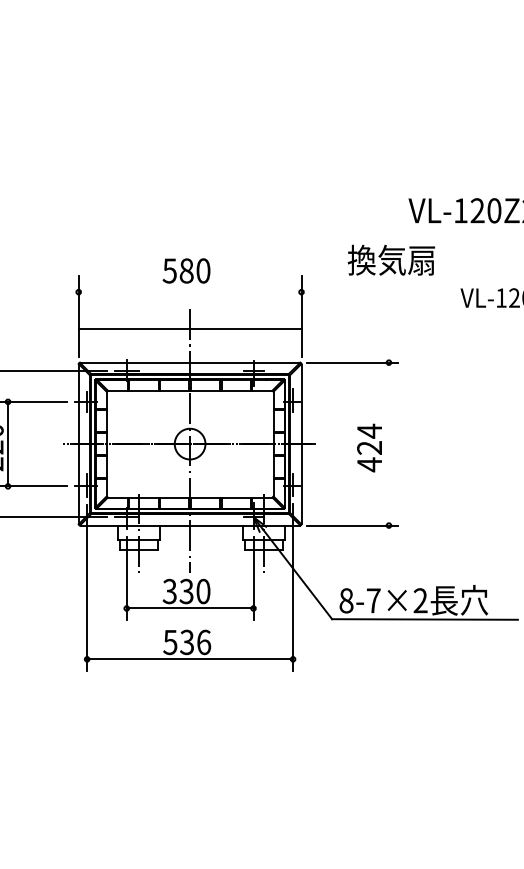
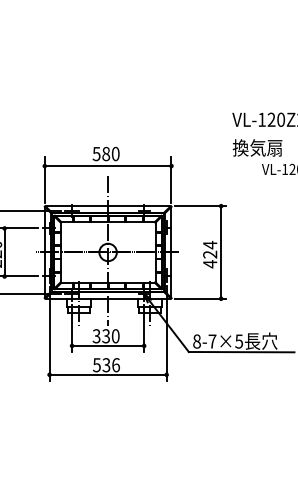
text: (391, 259) -> (257, 147), moved
line: (188, 329) -> (107, 166), moved
line: (389, 444) -> (221, 252), added
text: (421, 600) -> (239, 341), 8-7×2 -> 8-7×5

